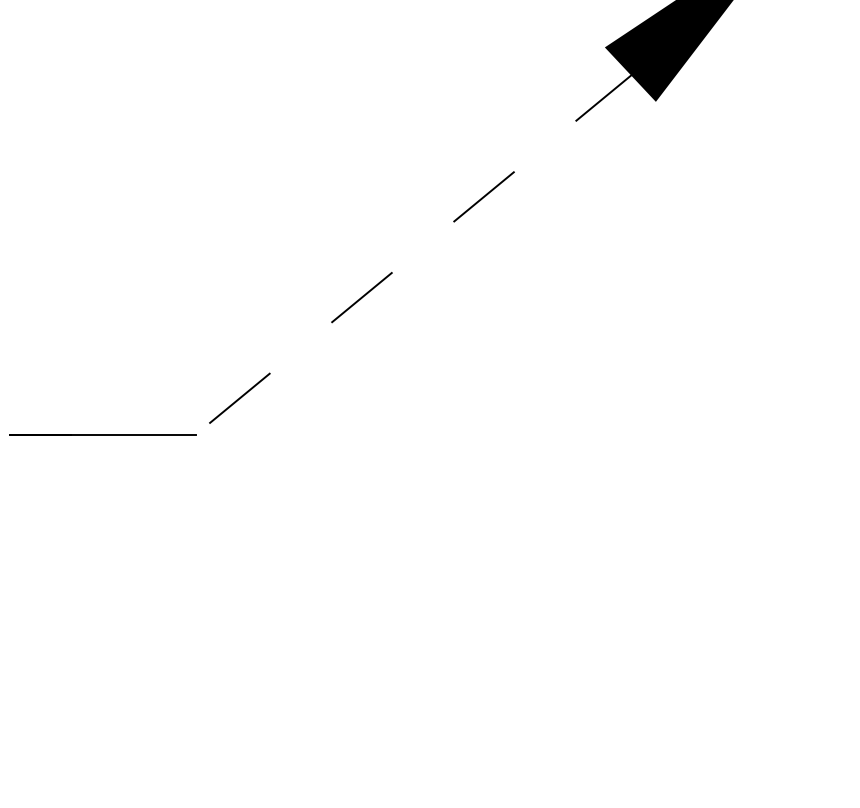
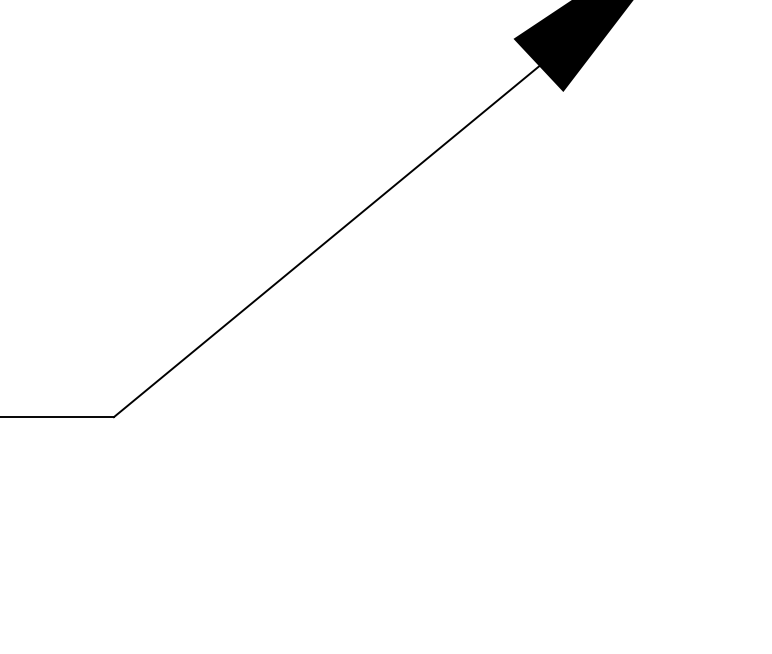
line: (416, 252) -> (329, 239), dashed -> solid

